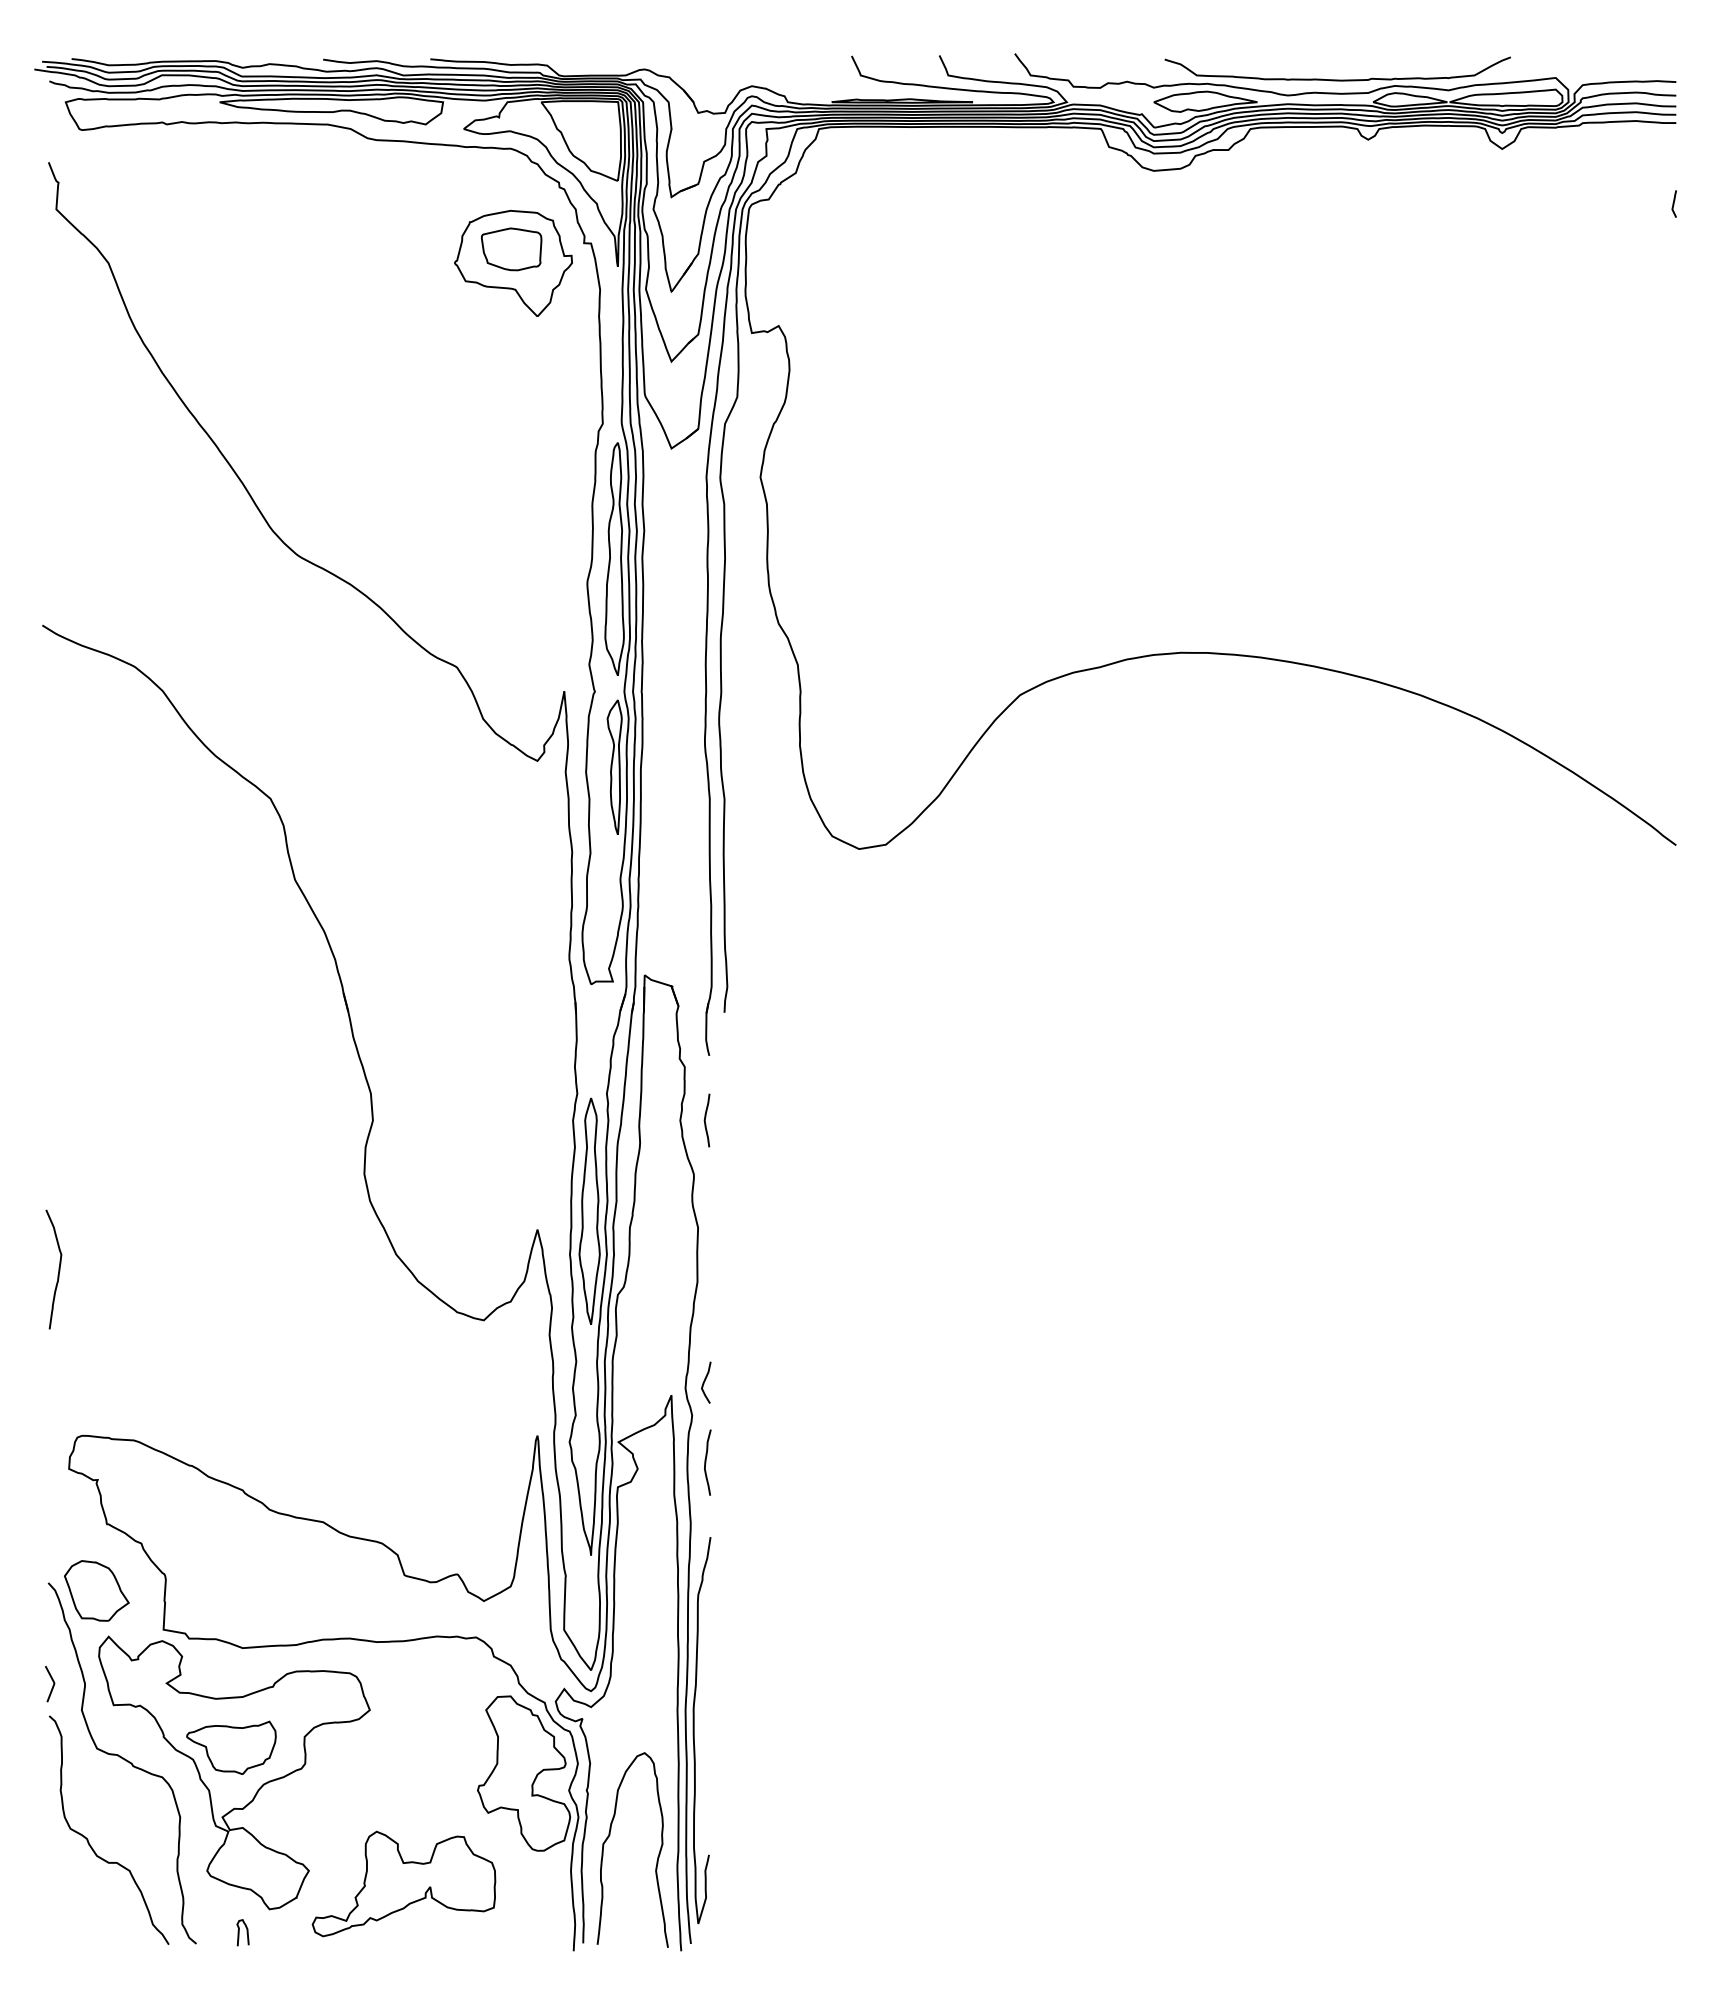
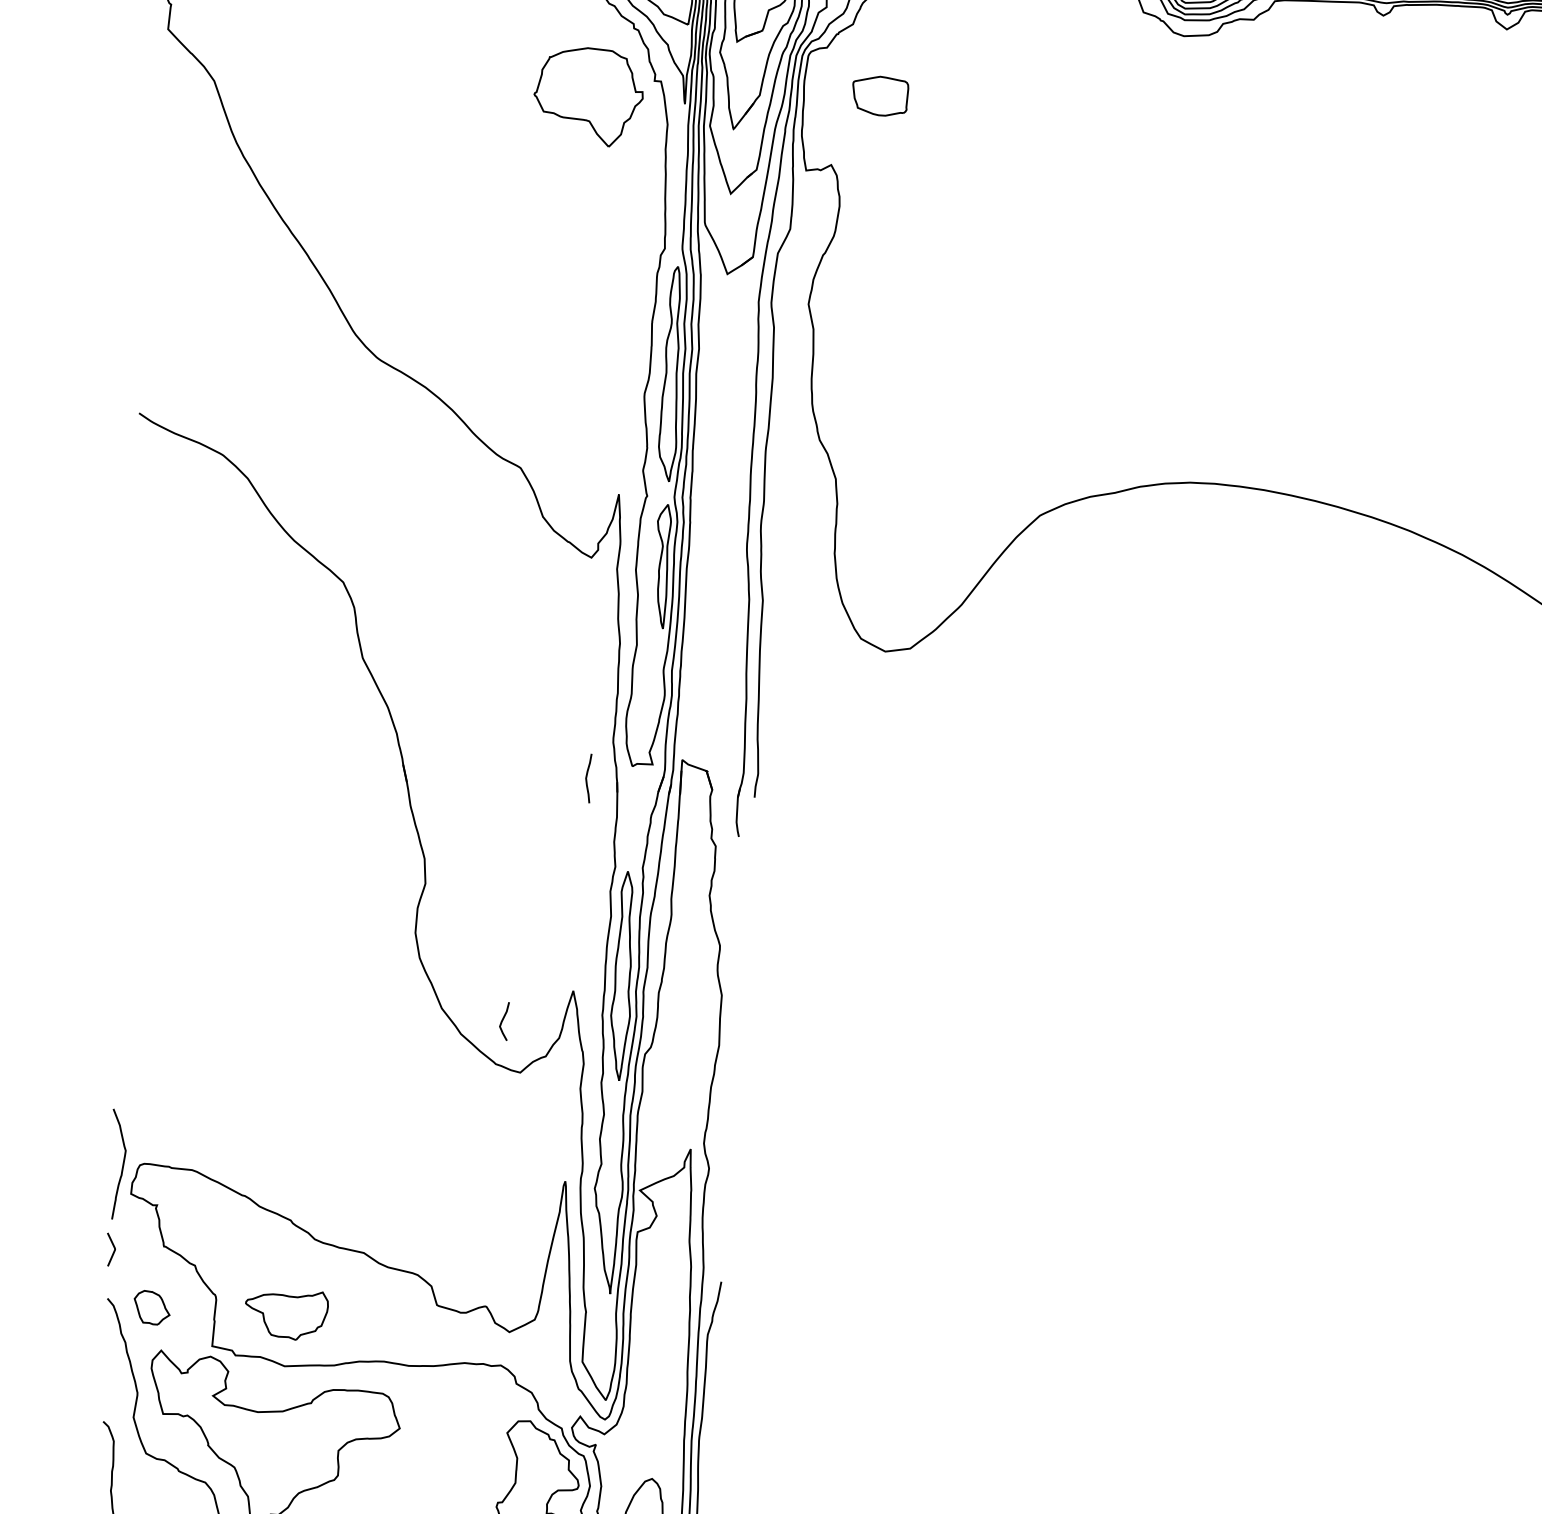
part: (511, 249) -> (880, 96), moved
curve: (705, 1120) -> (586, 778), moved
curve: (58, 1269) -> (122, 1164), moved
curve: (705, 1381) -> (503, 1020), moved
curve: (706, 1462) -> (720, 1212), removed
part: (96, 1590) -> (151, 1307), size x0.6
line: (52, 1685) -> (113, 1251), moved
part: (231, 1747) -> (286, 1314), moved

